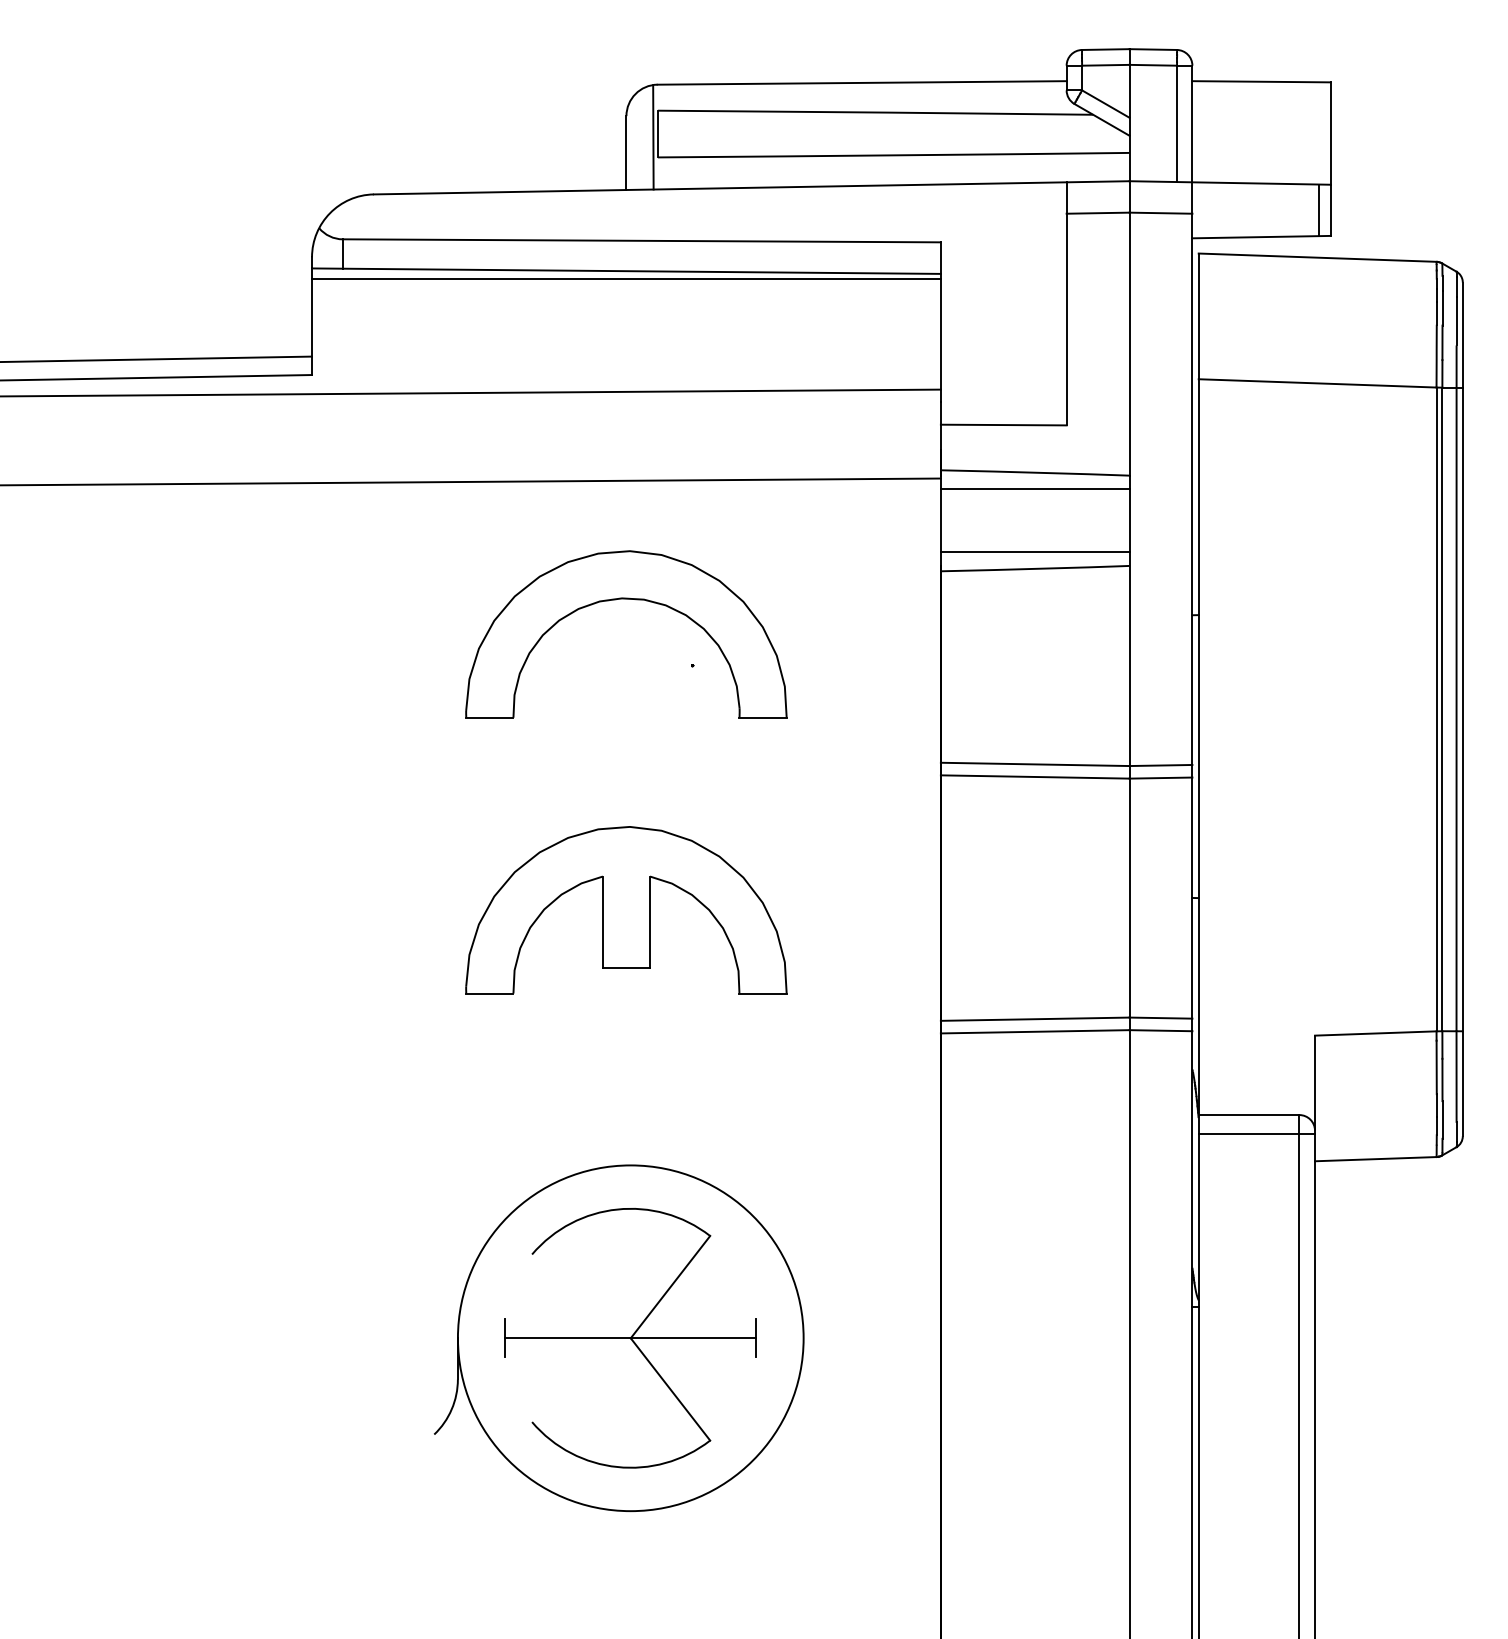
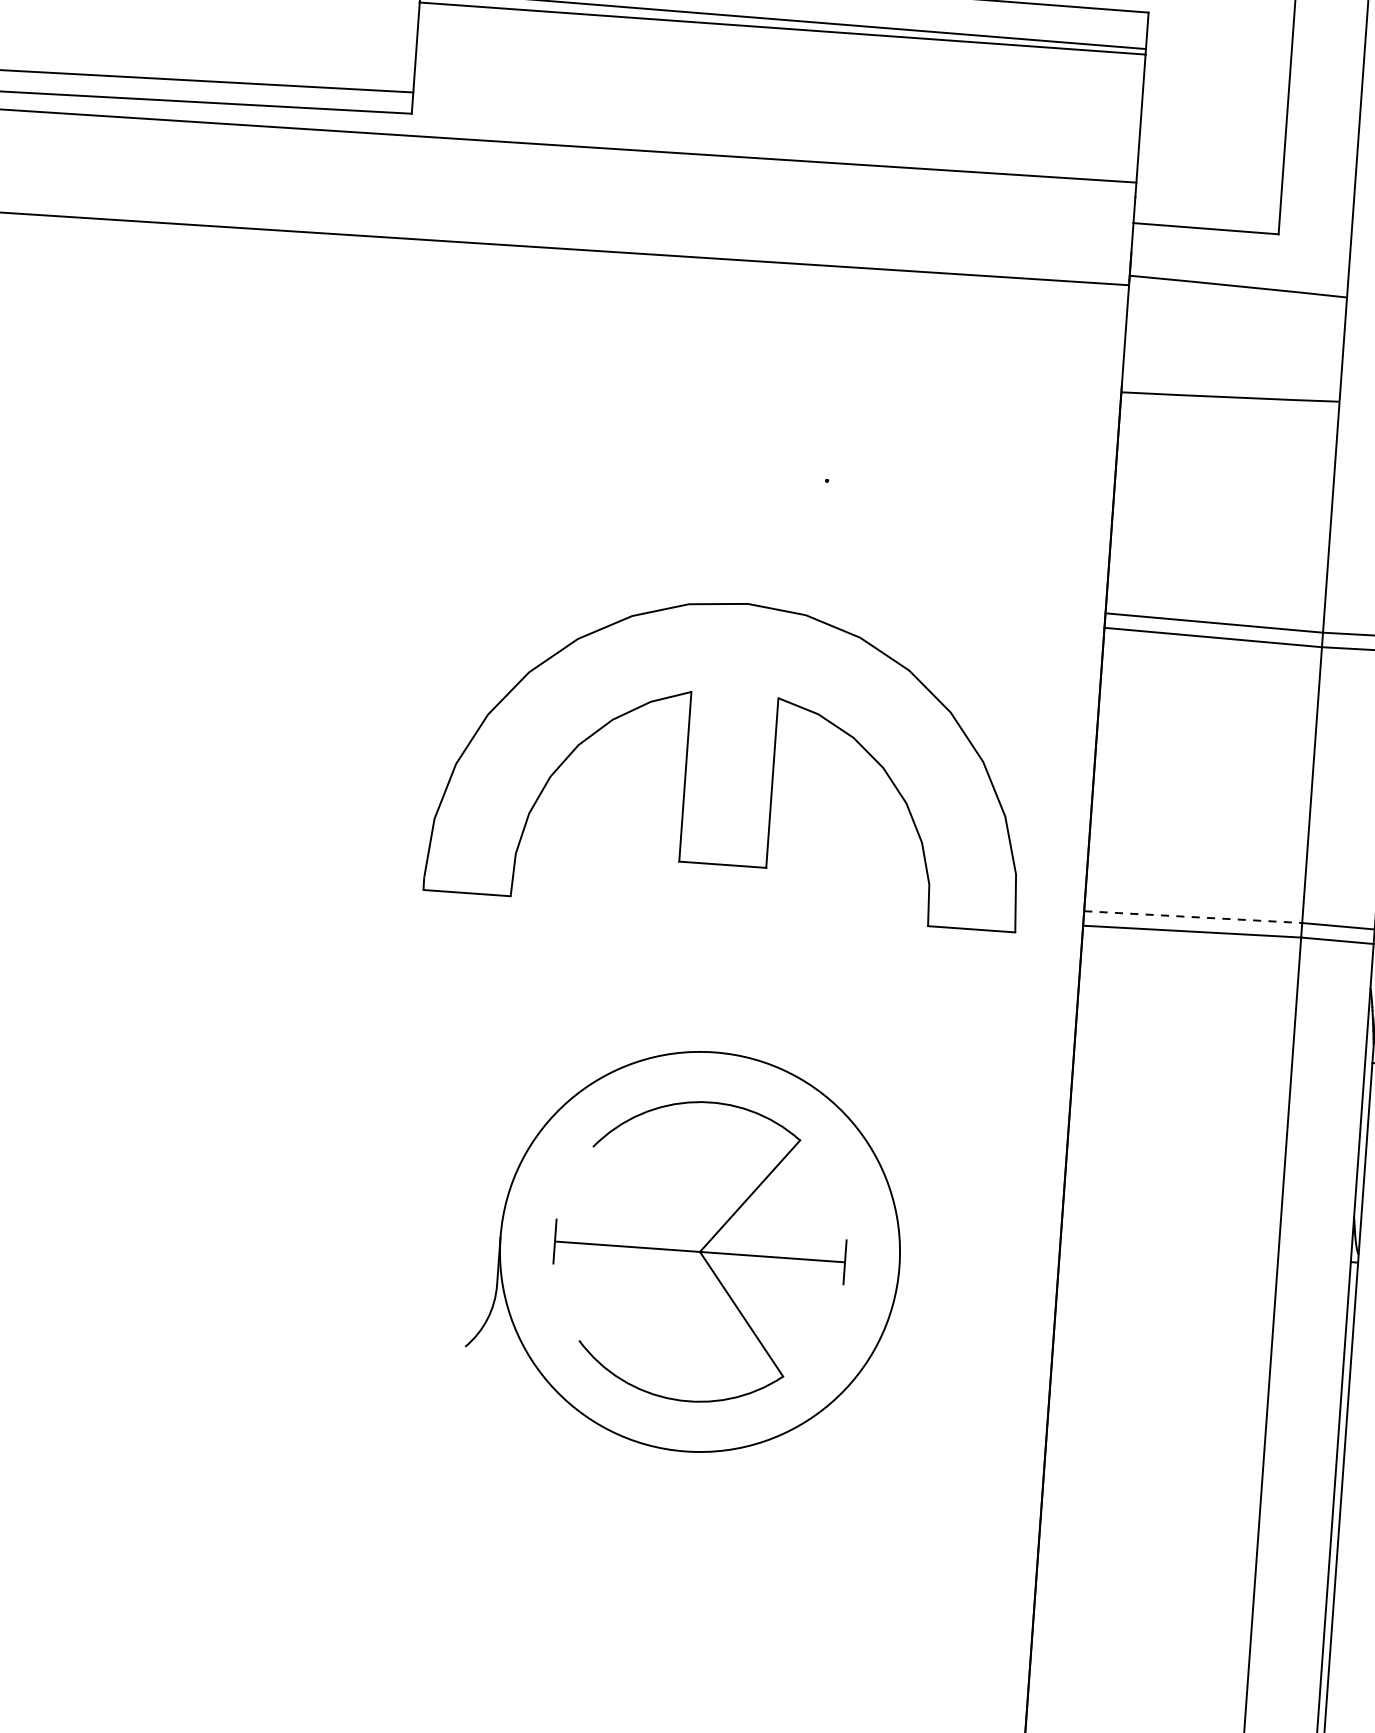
line: (1034, 489) -> (1236, 305), removed
line: (1034, 552) -> (1231, 378), removed
part: (626, 599) -> (756, 398), removed
part: (626, 910) -> (730, 757), size x1.6
line: (1035, 1019) -> (1193, 917), solid -> dashed

